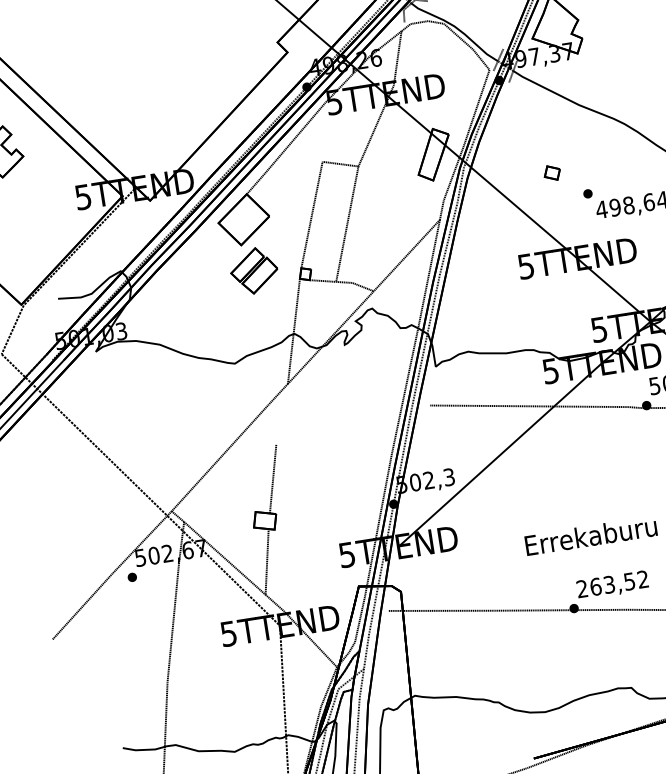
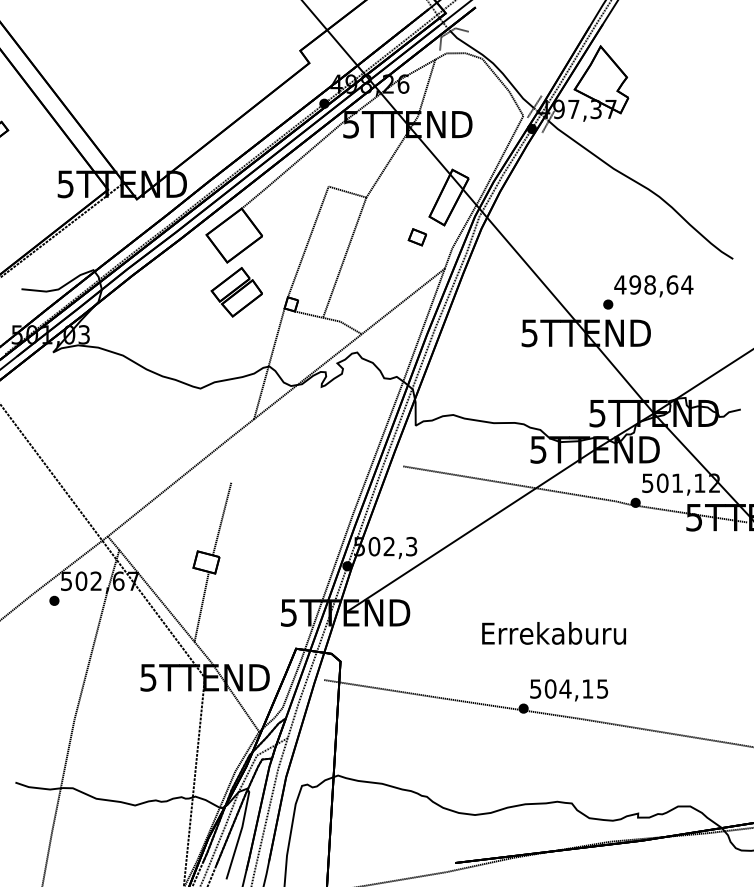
part: (551, 173) -> (416, 237), moved
part: (588, 193) -> (608, 304), moved
text: (612, 583) -> (569, 688), 263,52 -> 504,15

